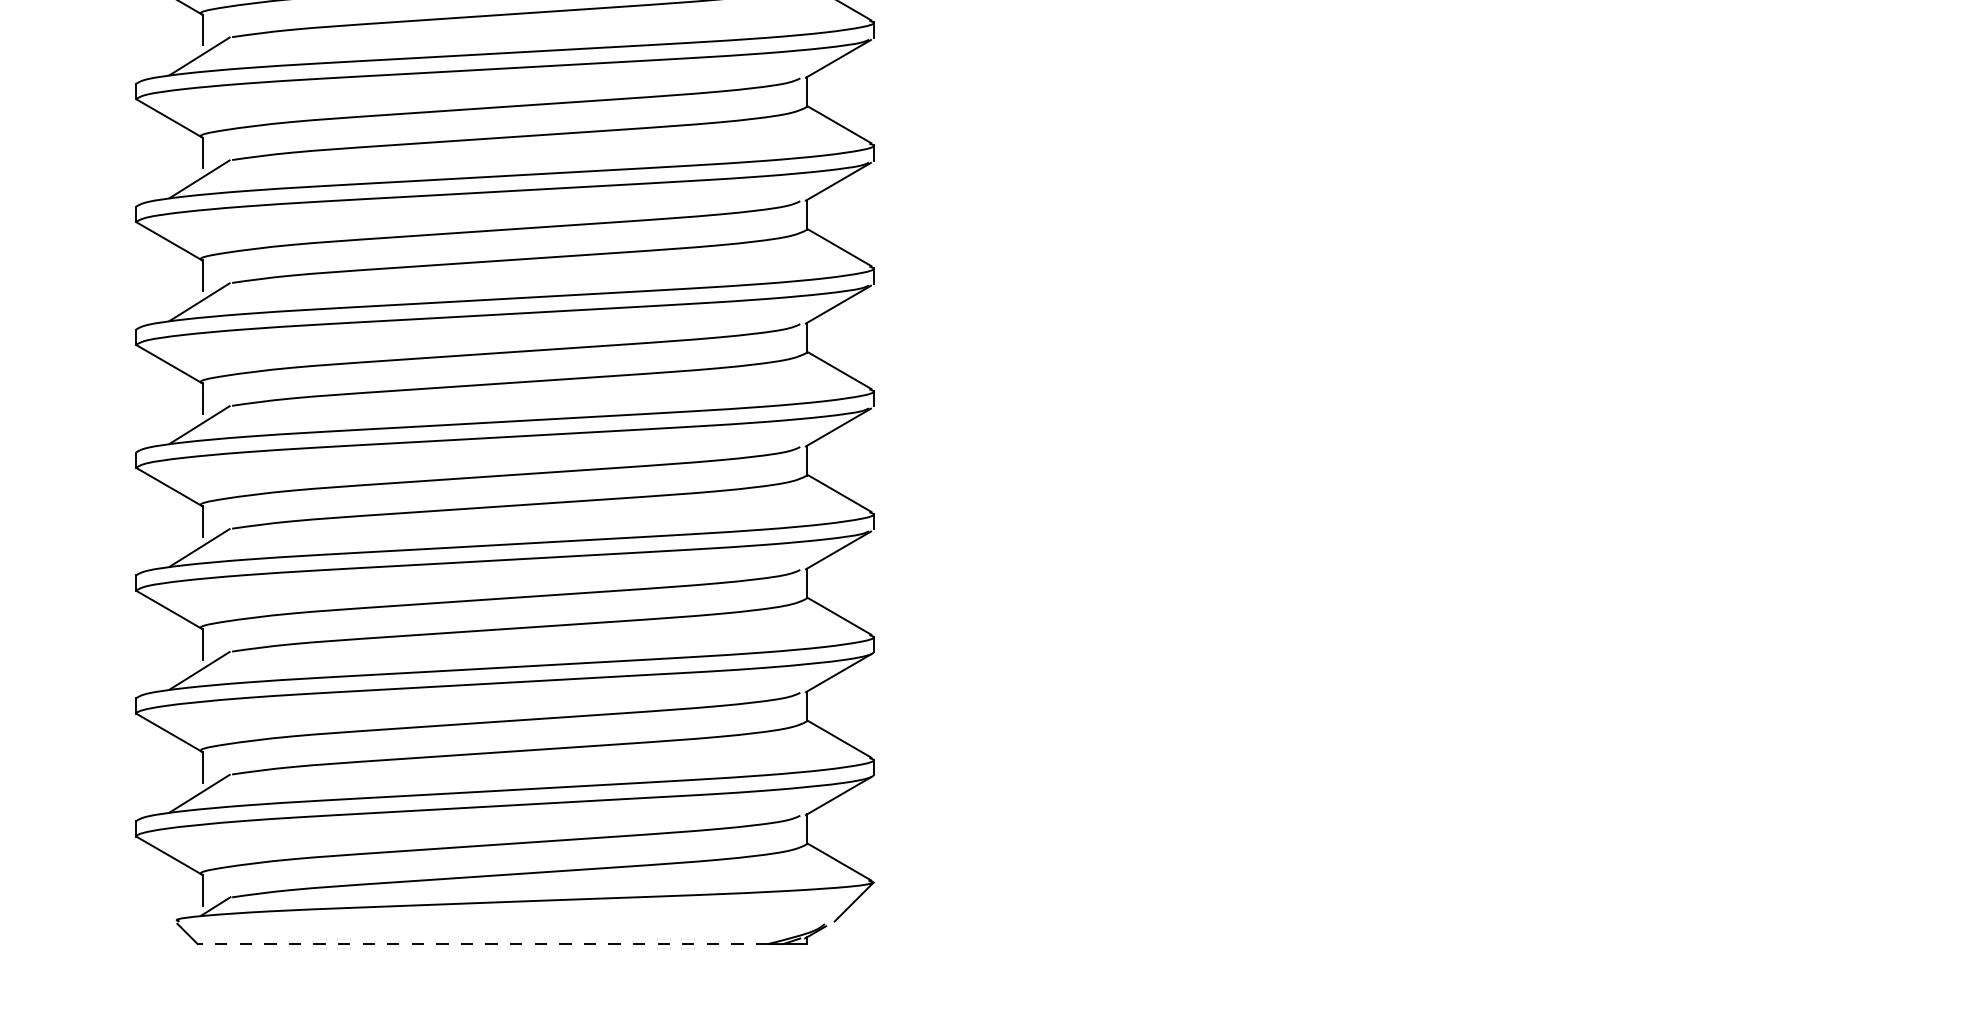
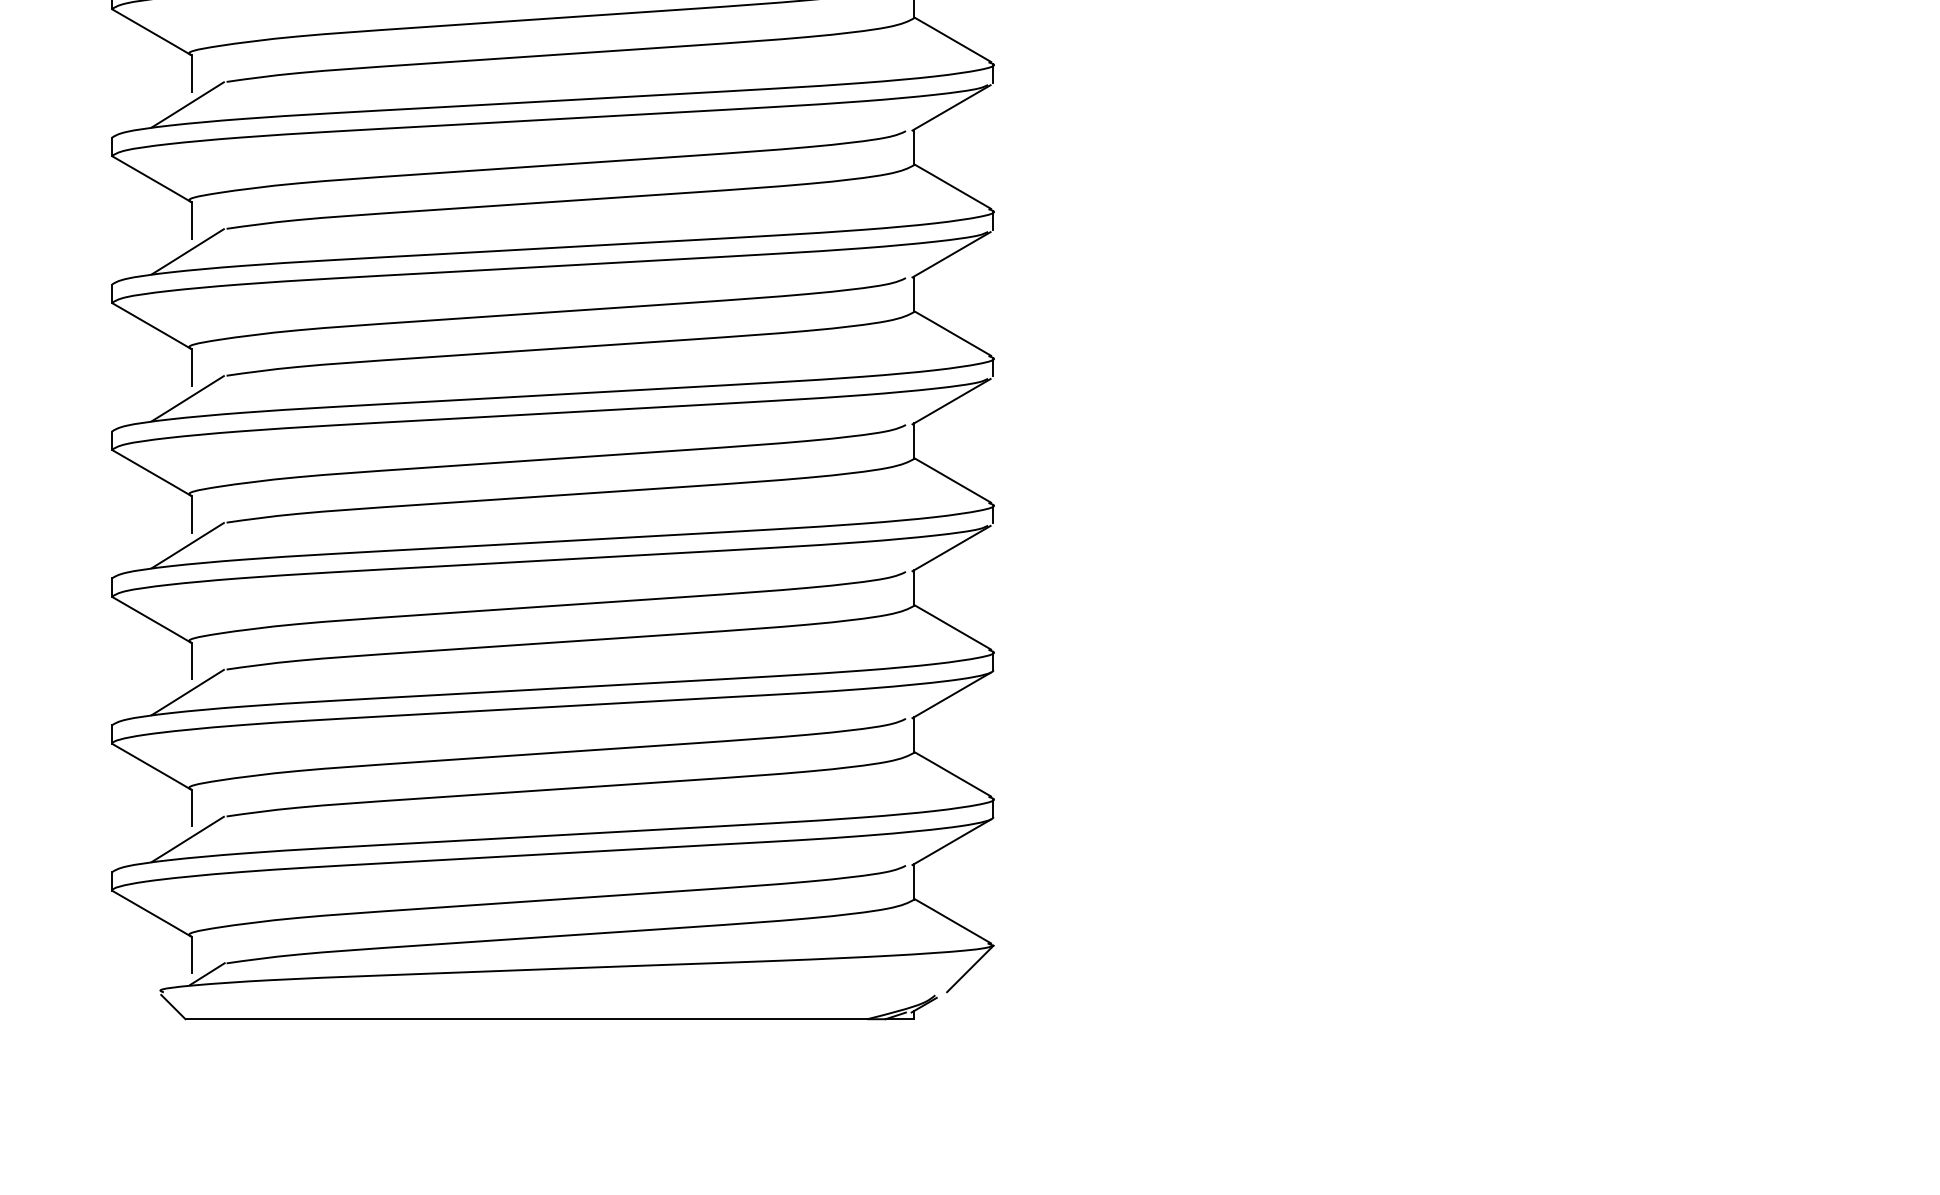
line: (482, 944) -> (525, 1019), dashed -> solid

